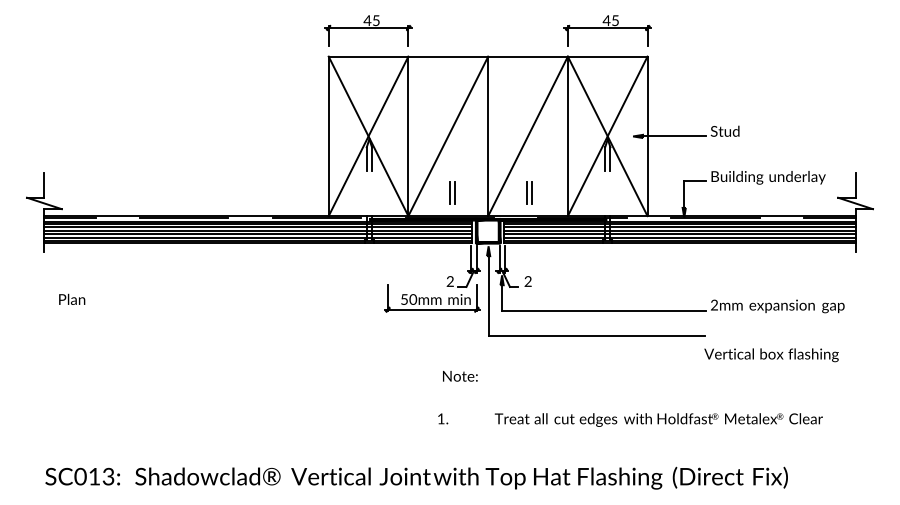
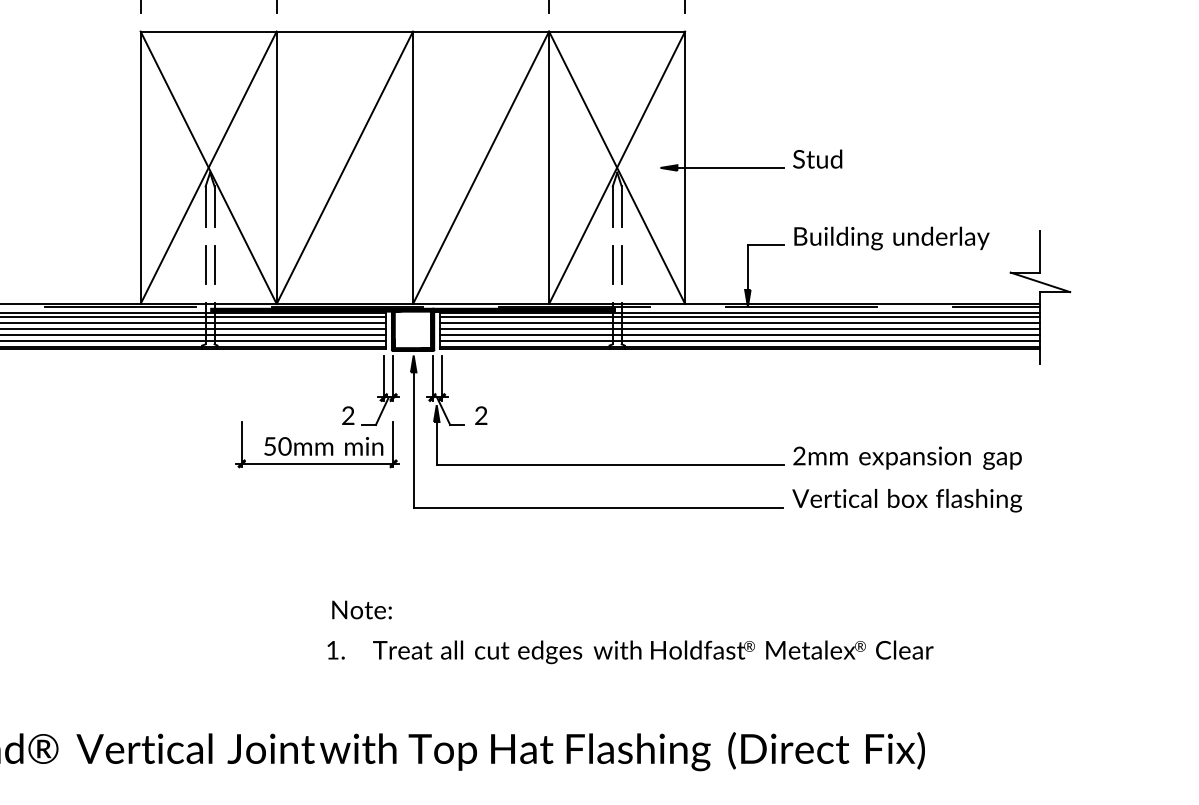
part: (452, 192) -> (210, 263), moved
part: (529, 192) -> (616, 263), moved
text: (771, 355) -> (907, 501), moved
text: (460, 375) -> (362, 608), moved
text: (658, 419) -> (652, 651), moved

